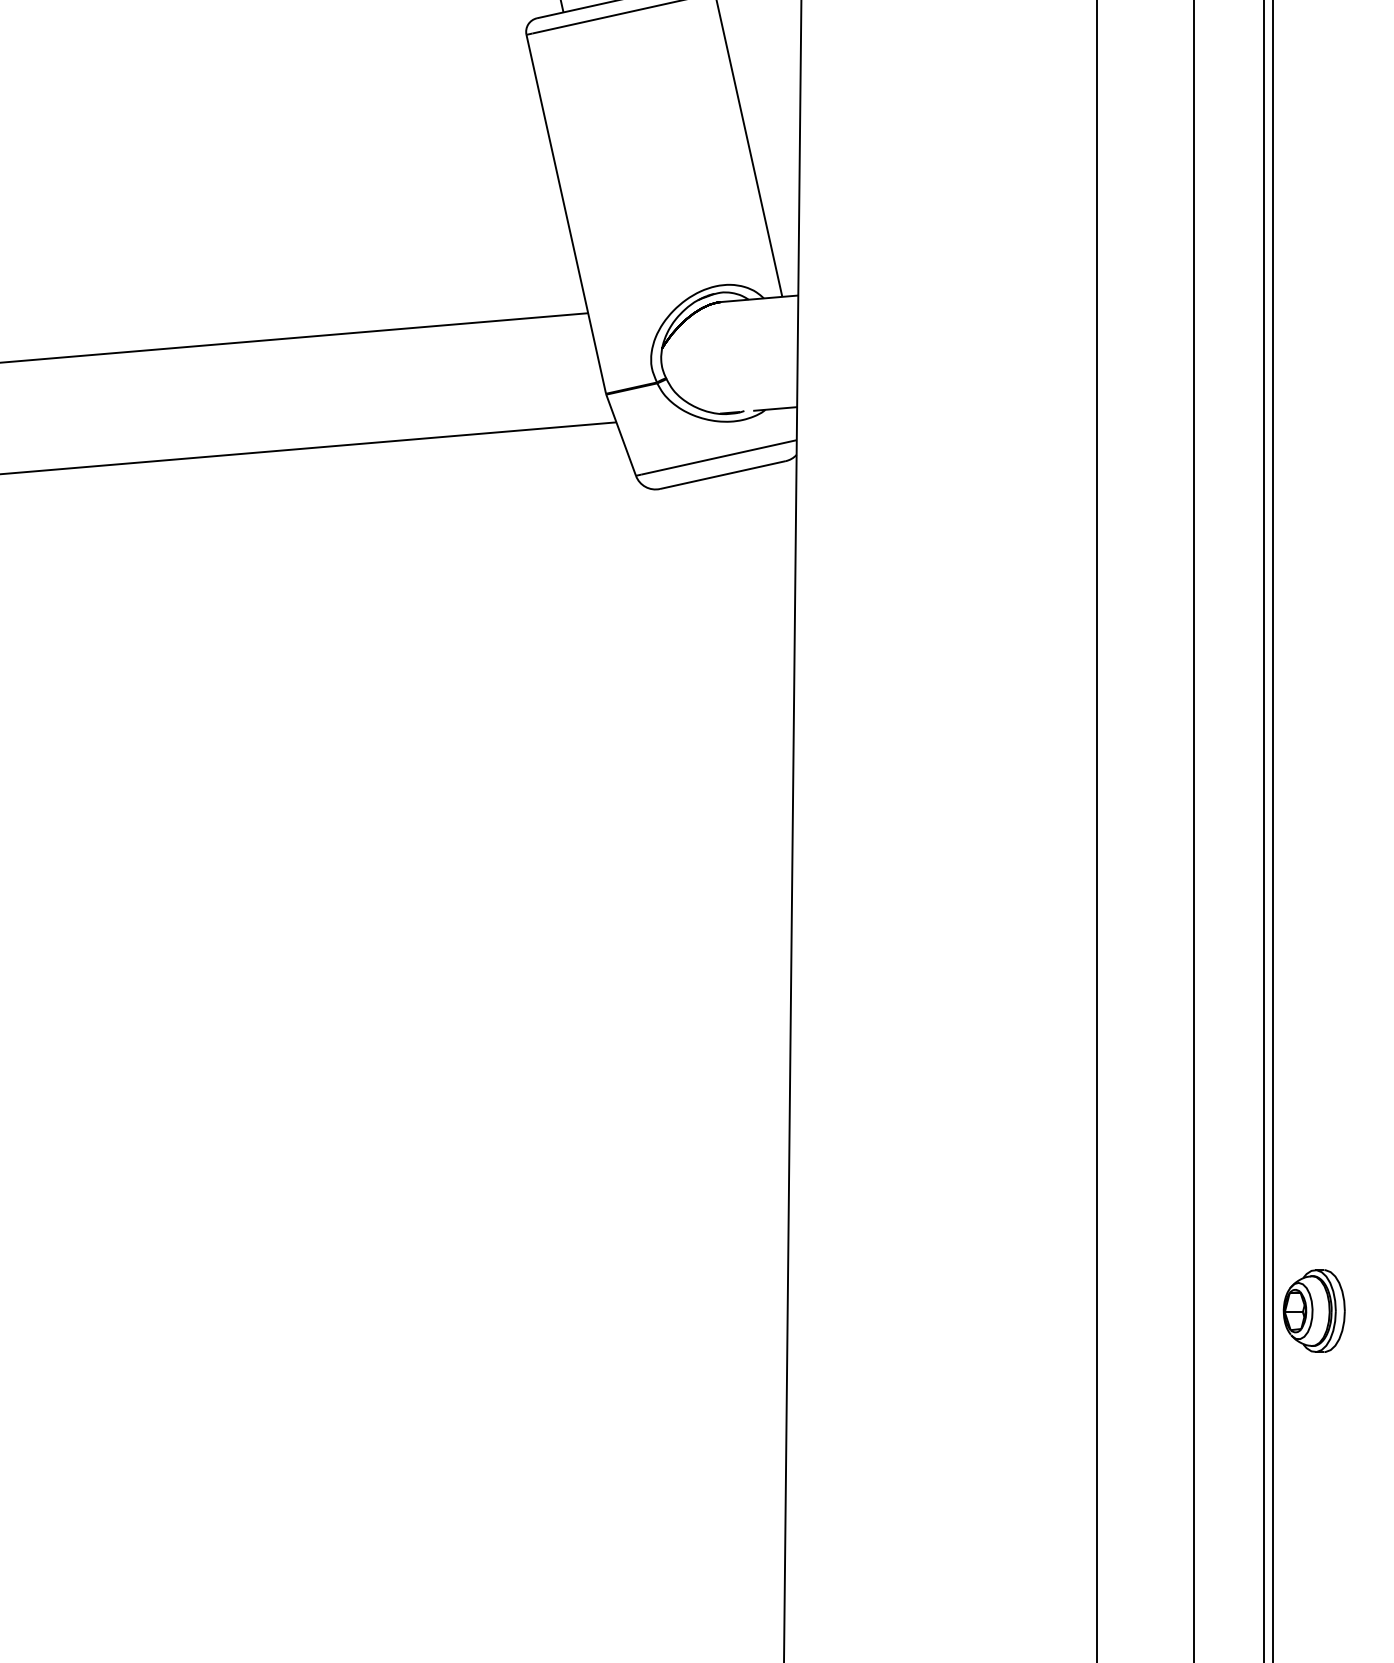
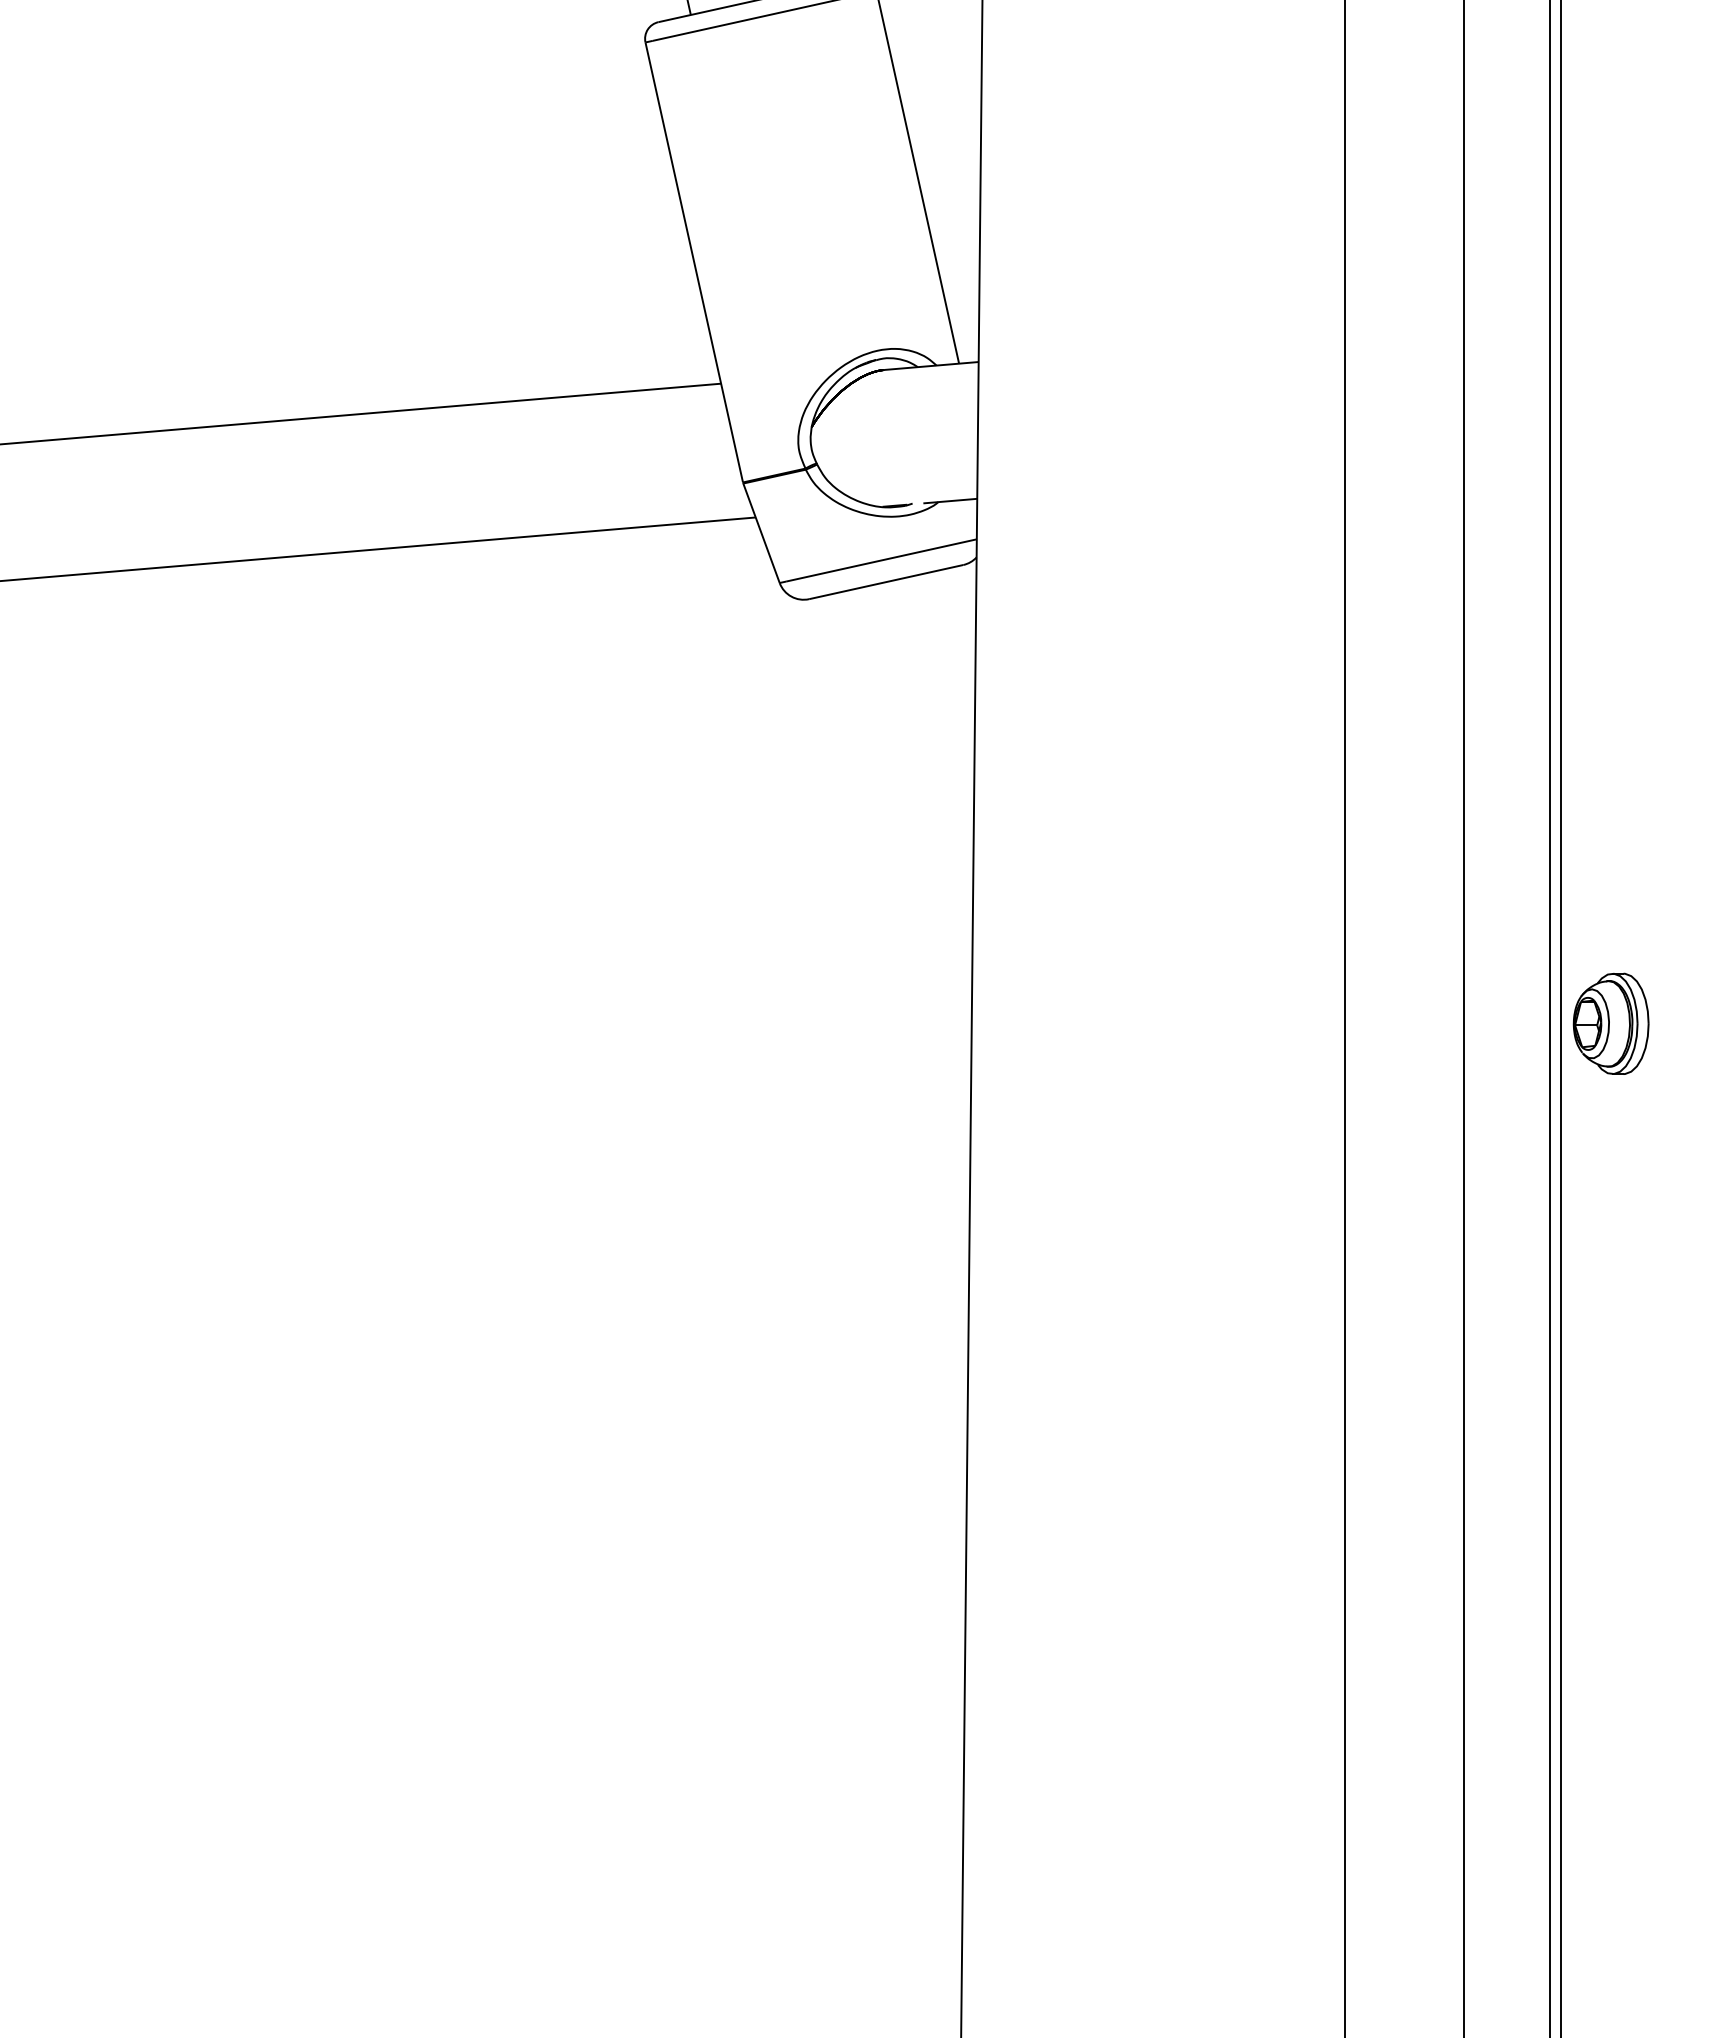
part: (1313, 1310) -> (1610, 1023), moved

